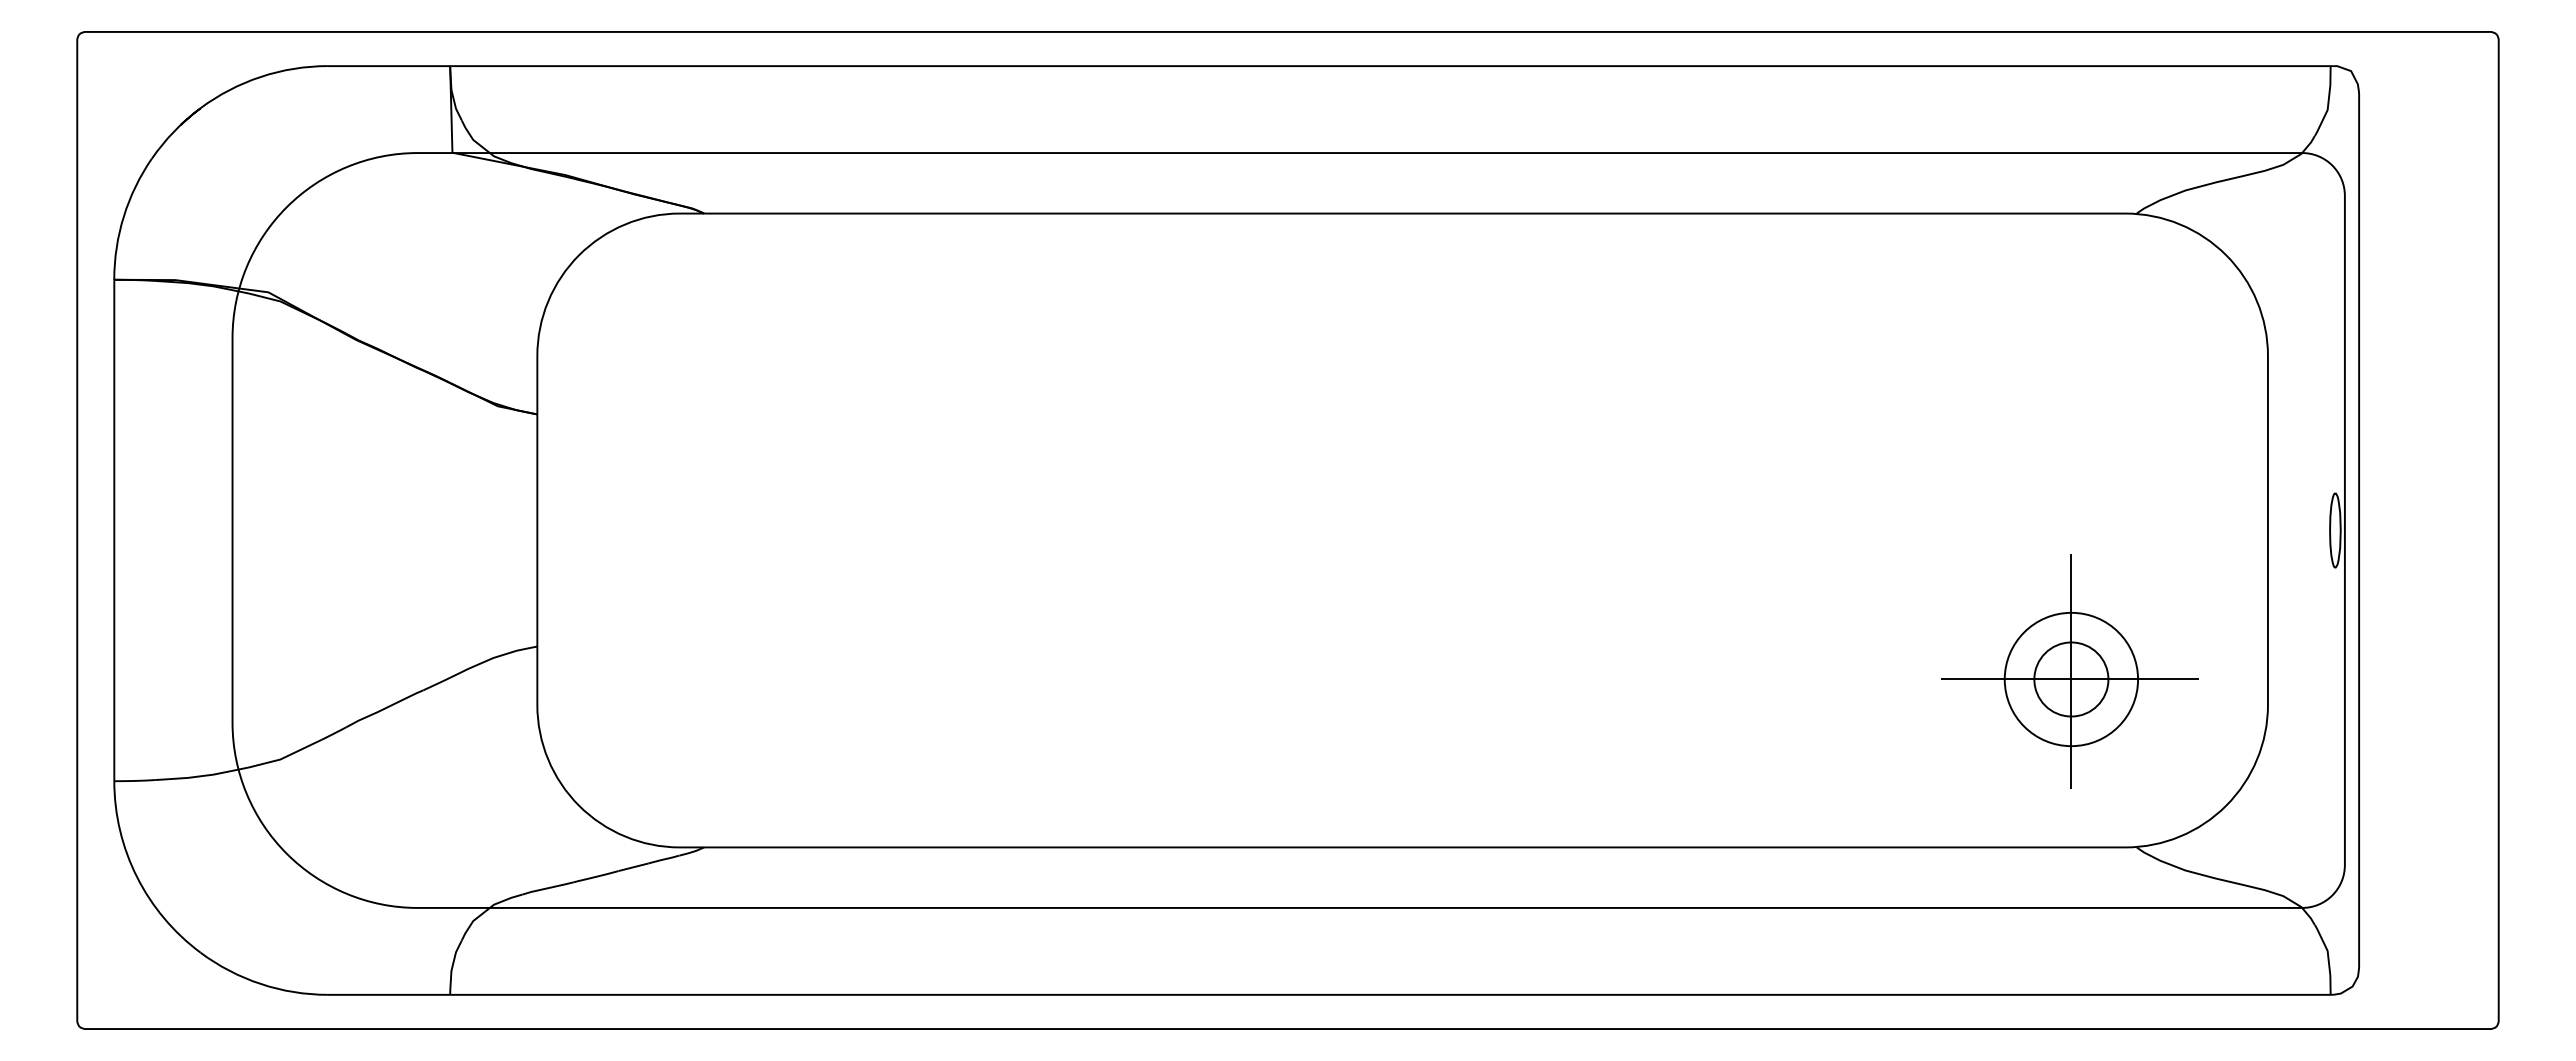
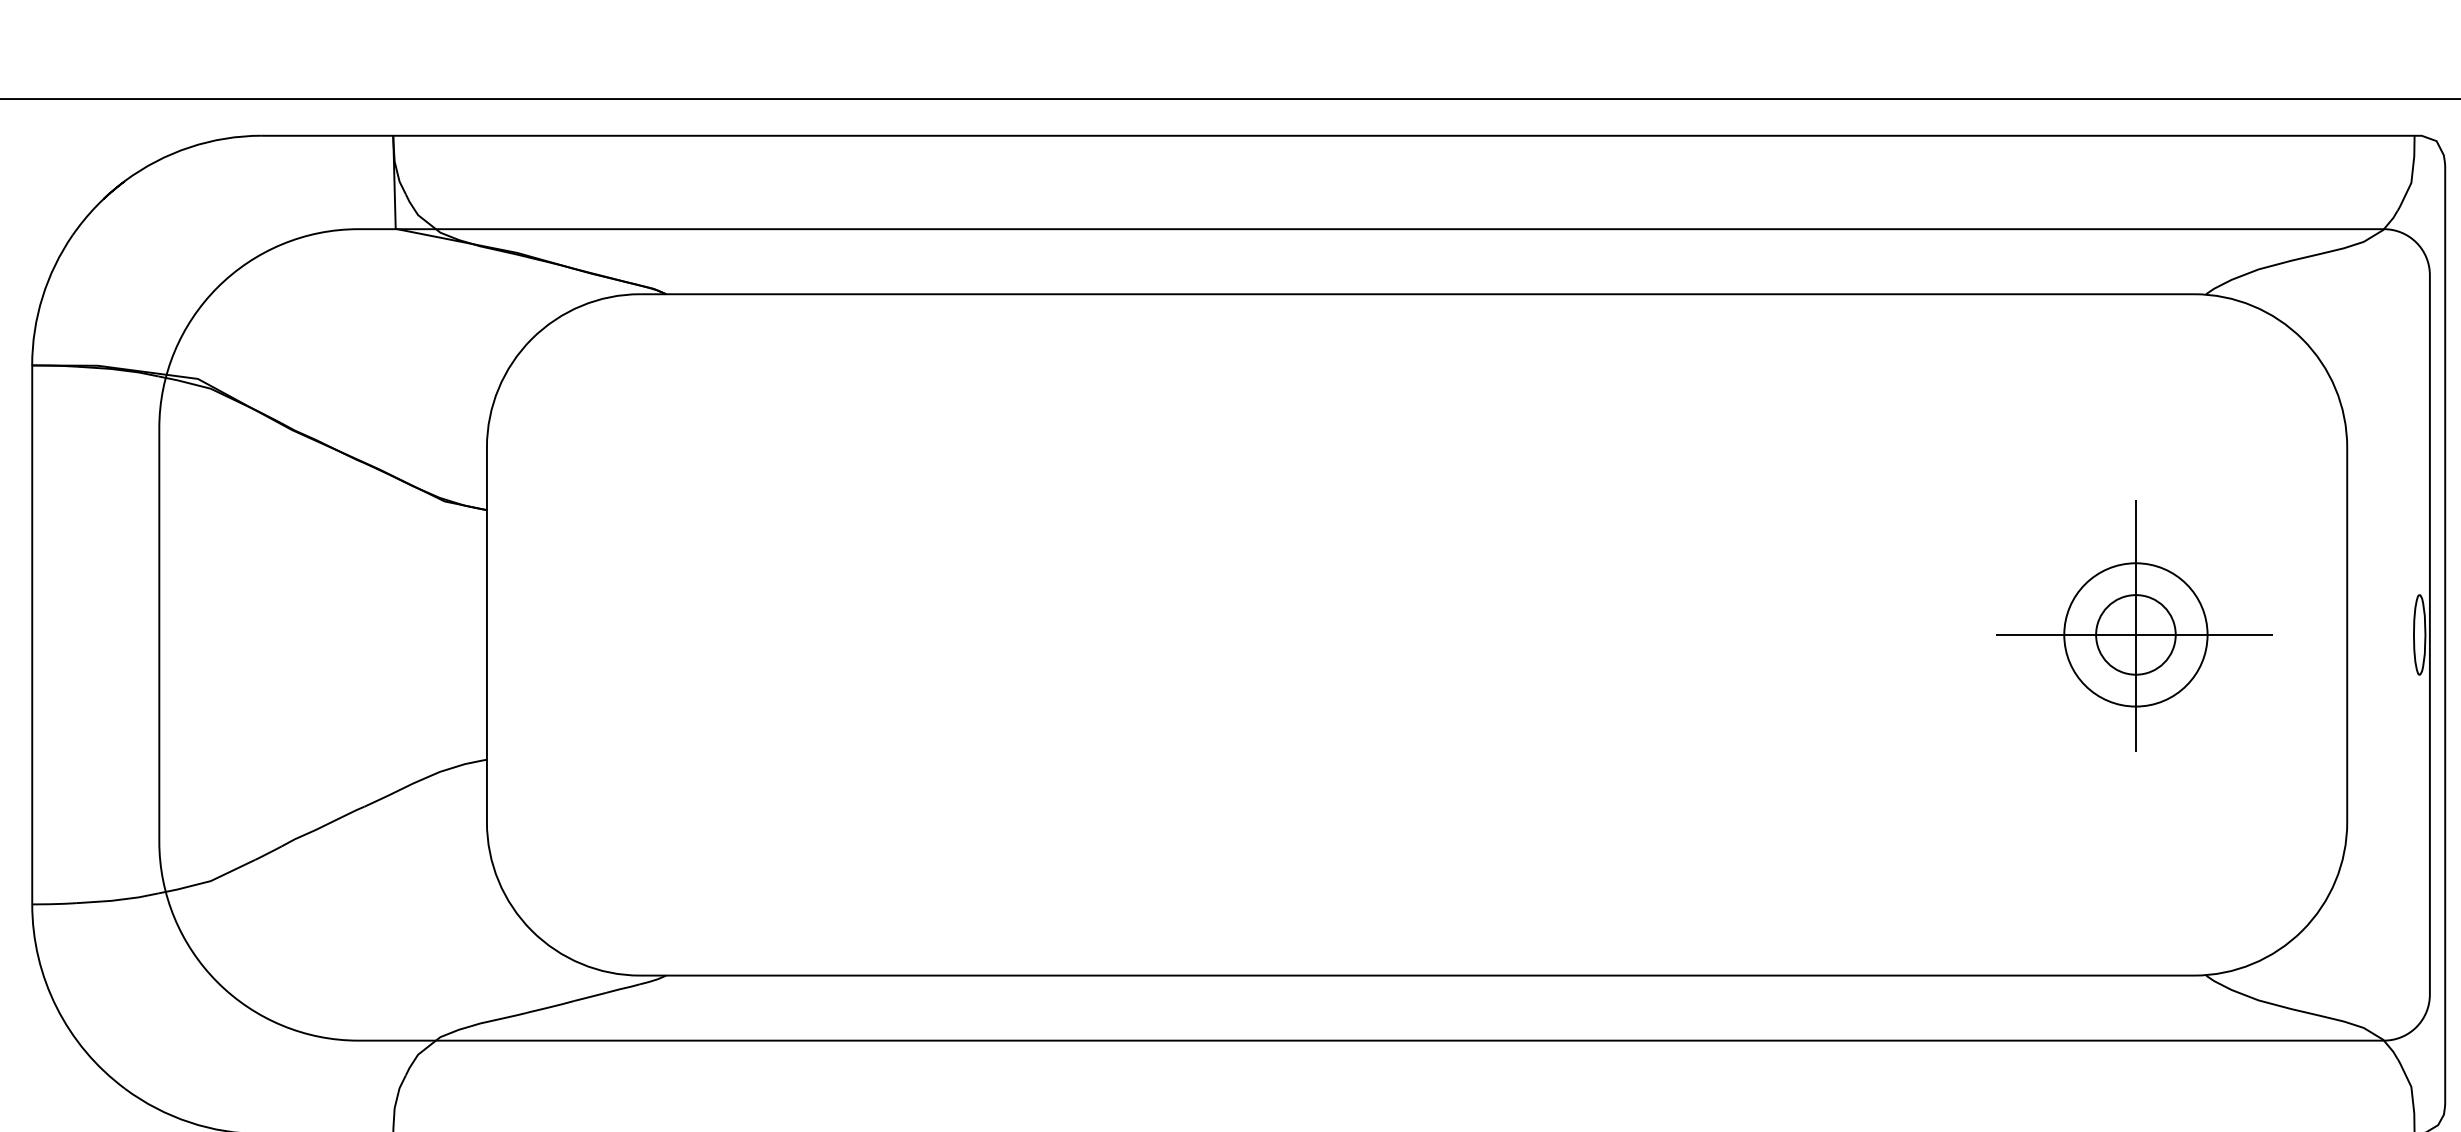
part: (2069, 671) -> (2133, 626), moved

